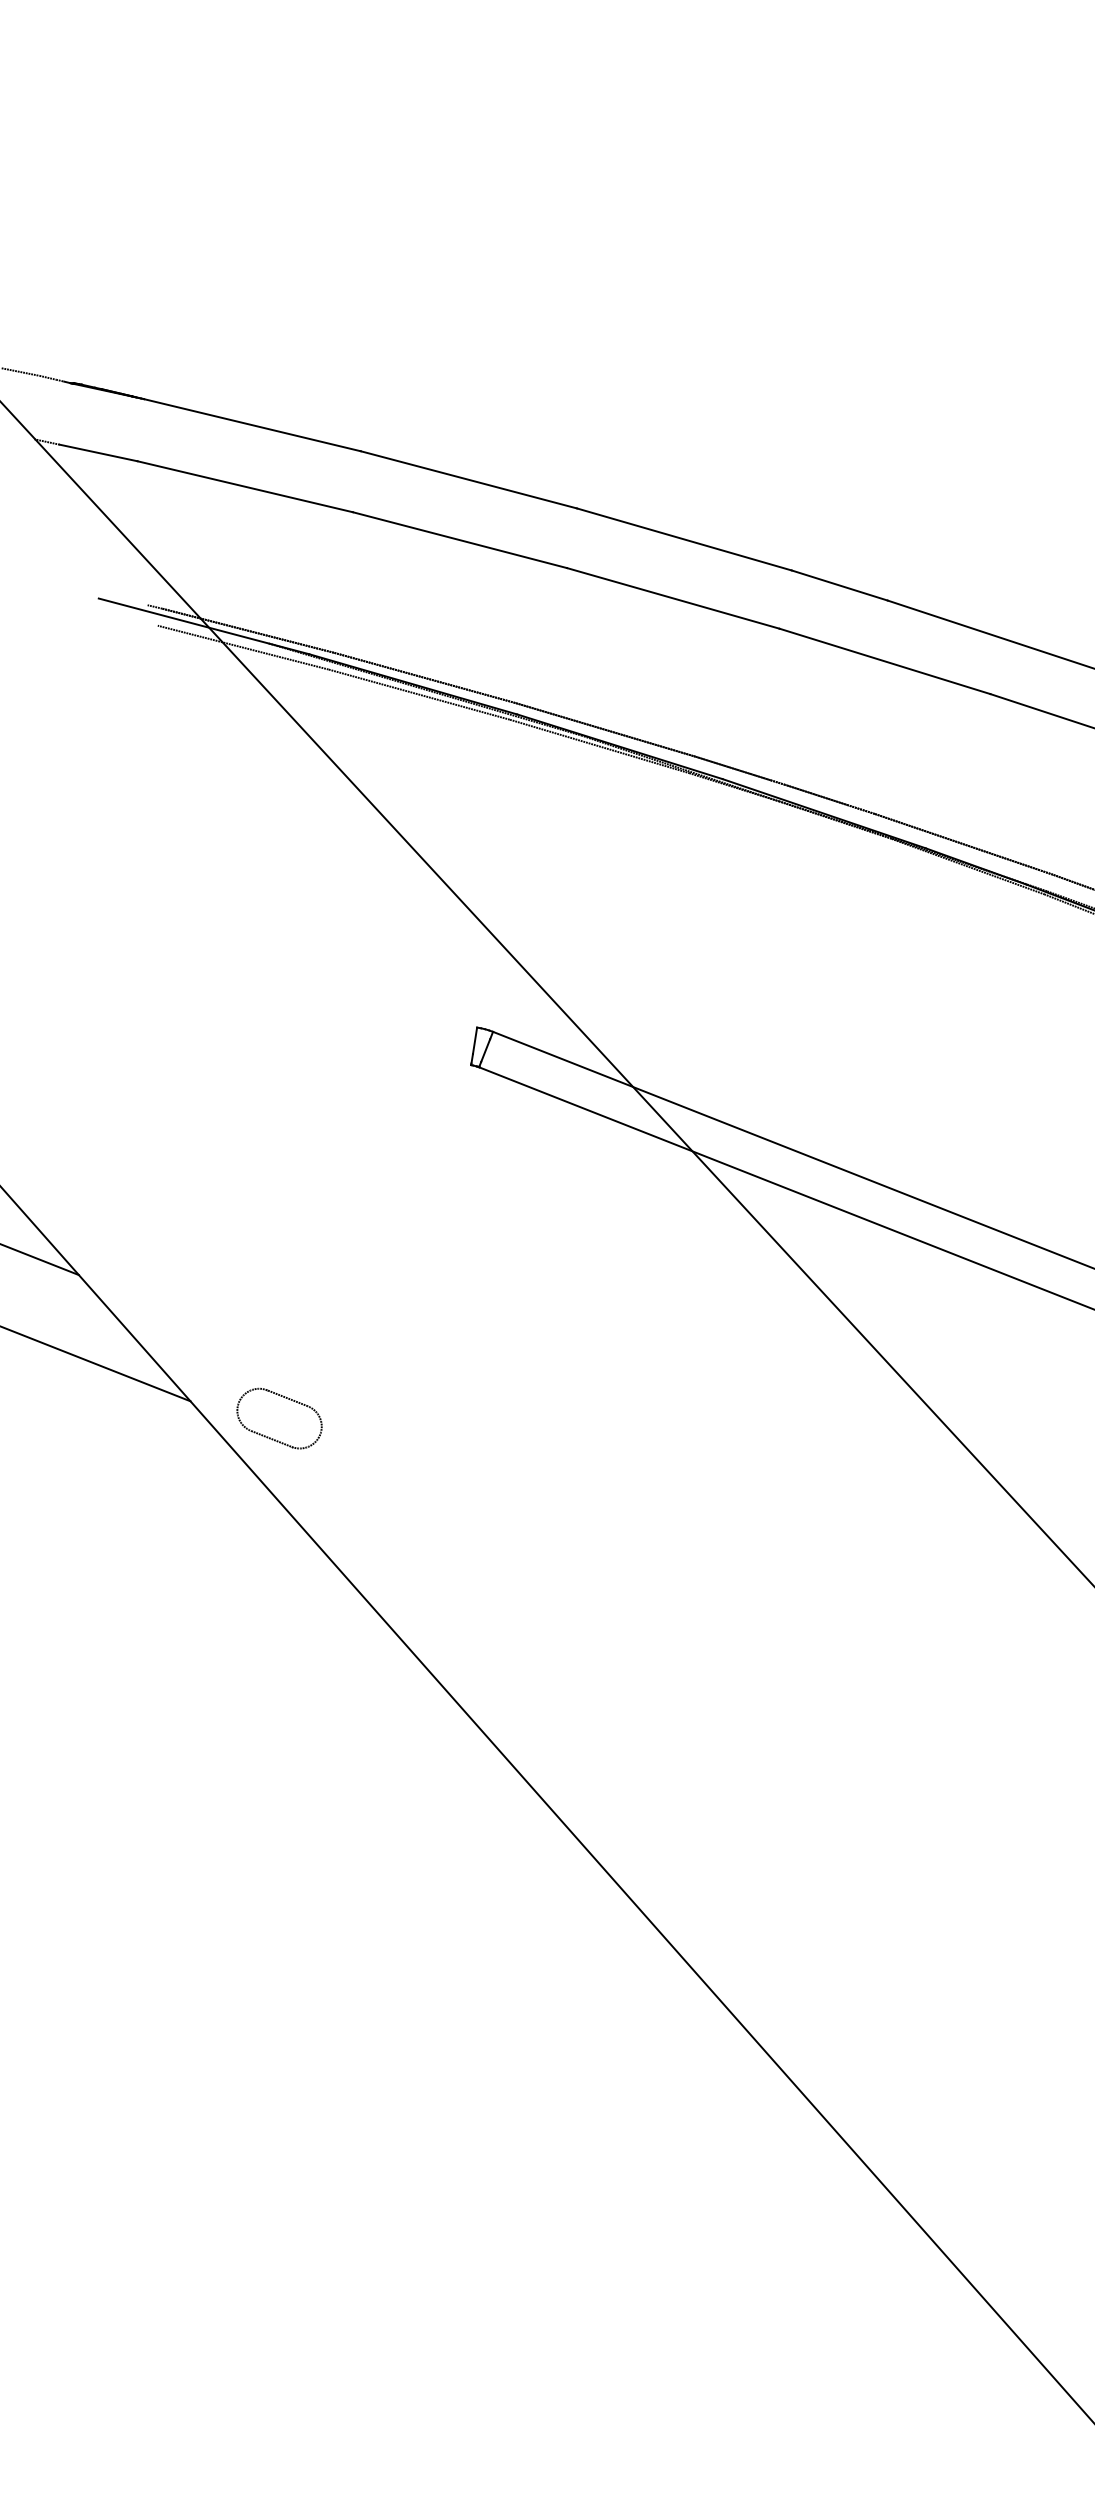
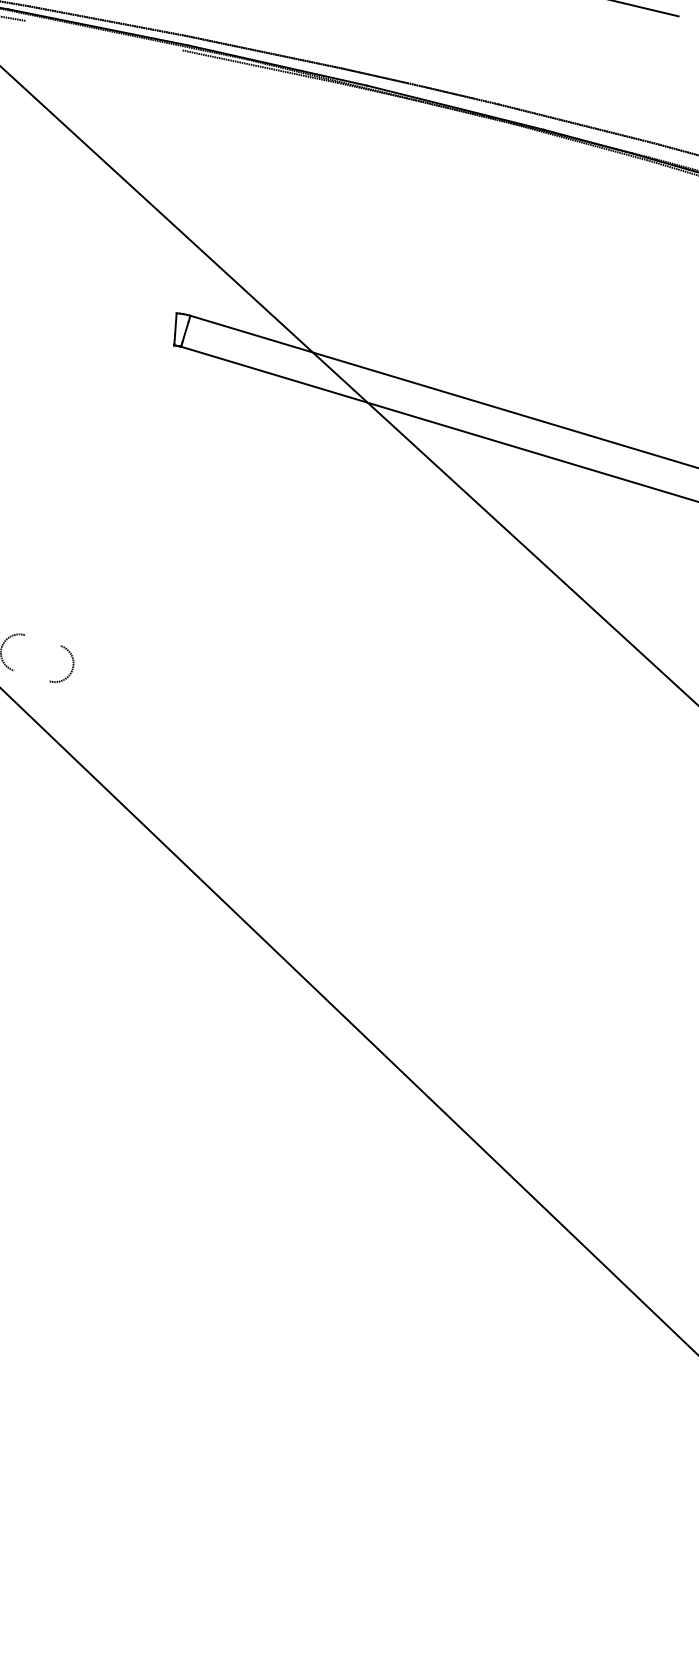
line: (418, 694) -> (103, 35), removed
line: (287, 1398) -> (42, 640), removed
line: (271, 1438) -> (31, 675), removed

